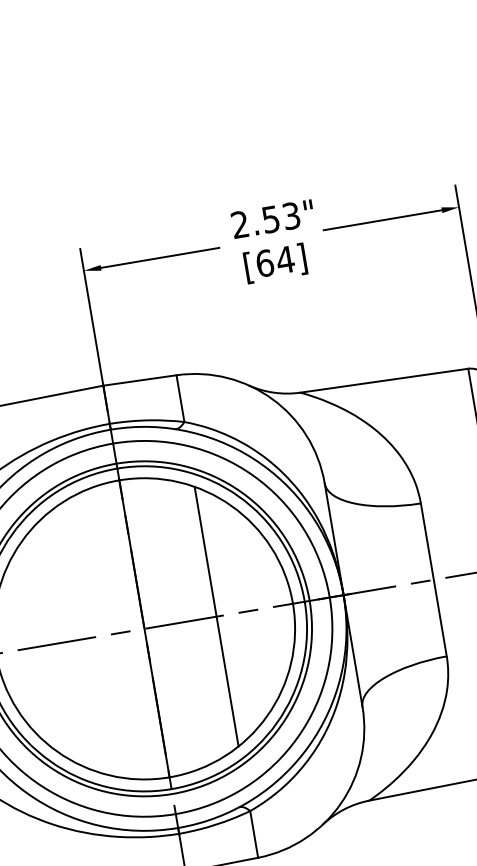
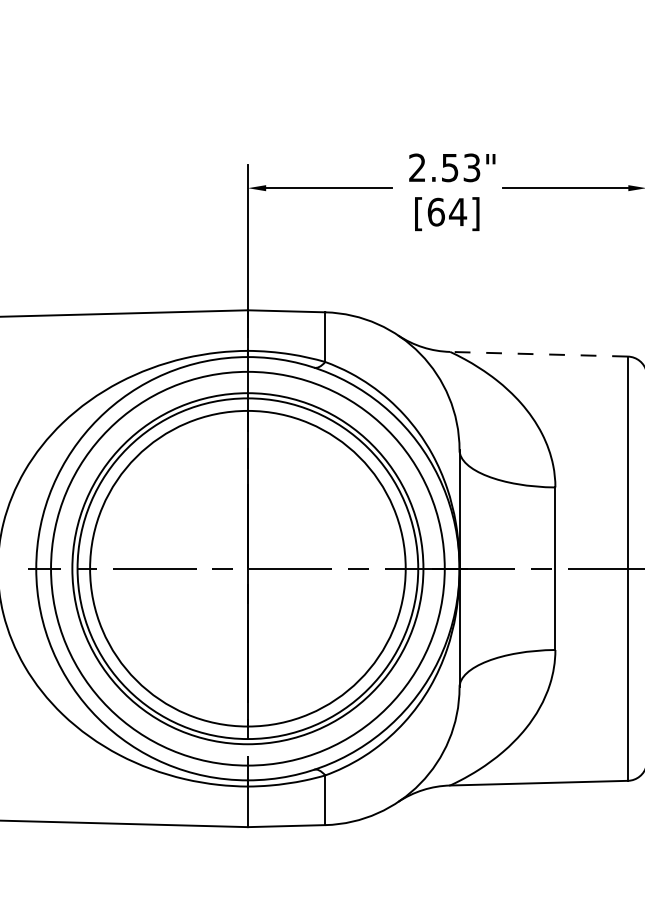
line: (384, 380) -> (539, 354), solid -> dashed
line: (216, 616) -> (324, 568), removed

